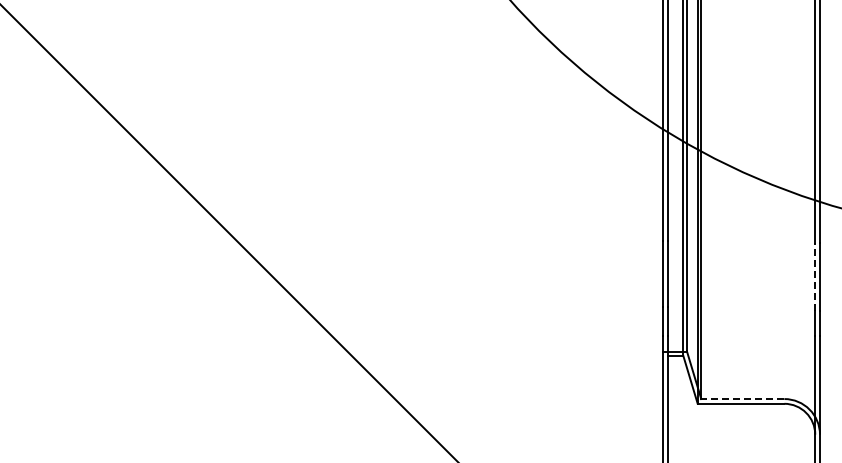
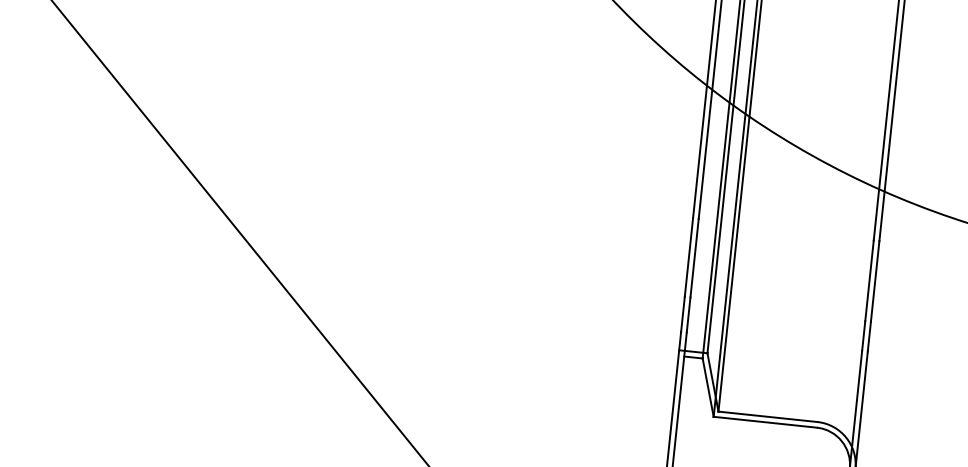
line: (815, 277) -> (869, 281), dashed -> solid
line: (742, 399) -> (767, 417), dashed -> solid

